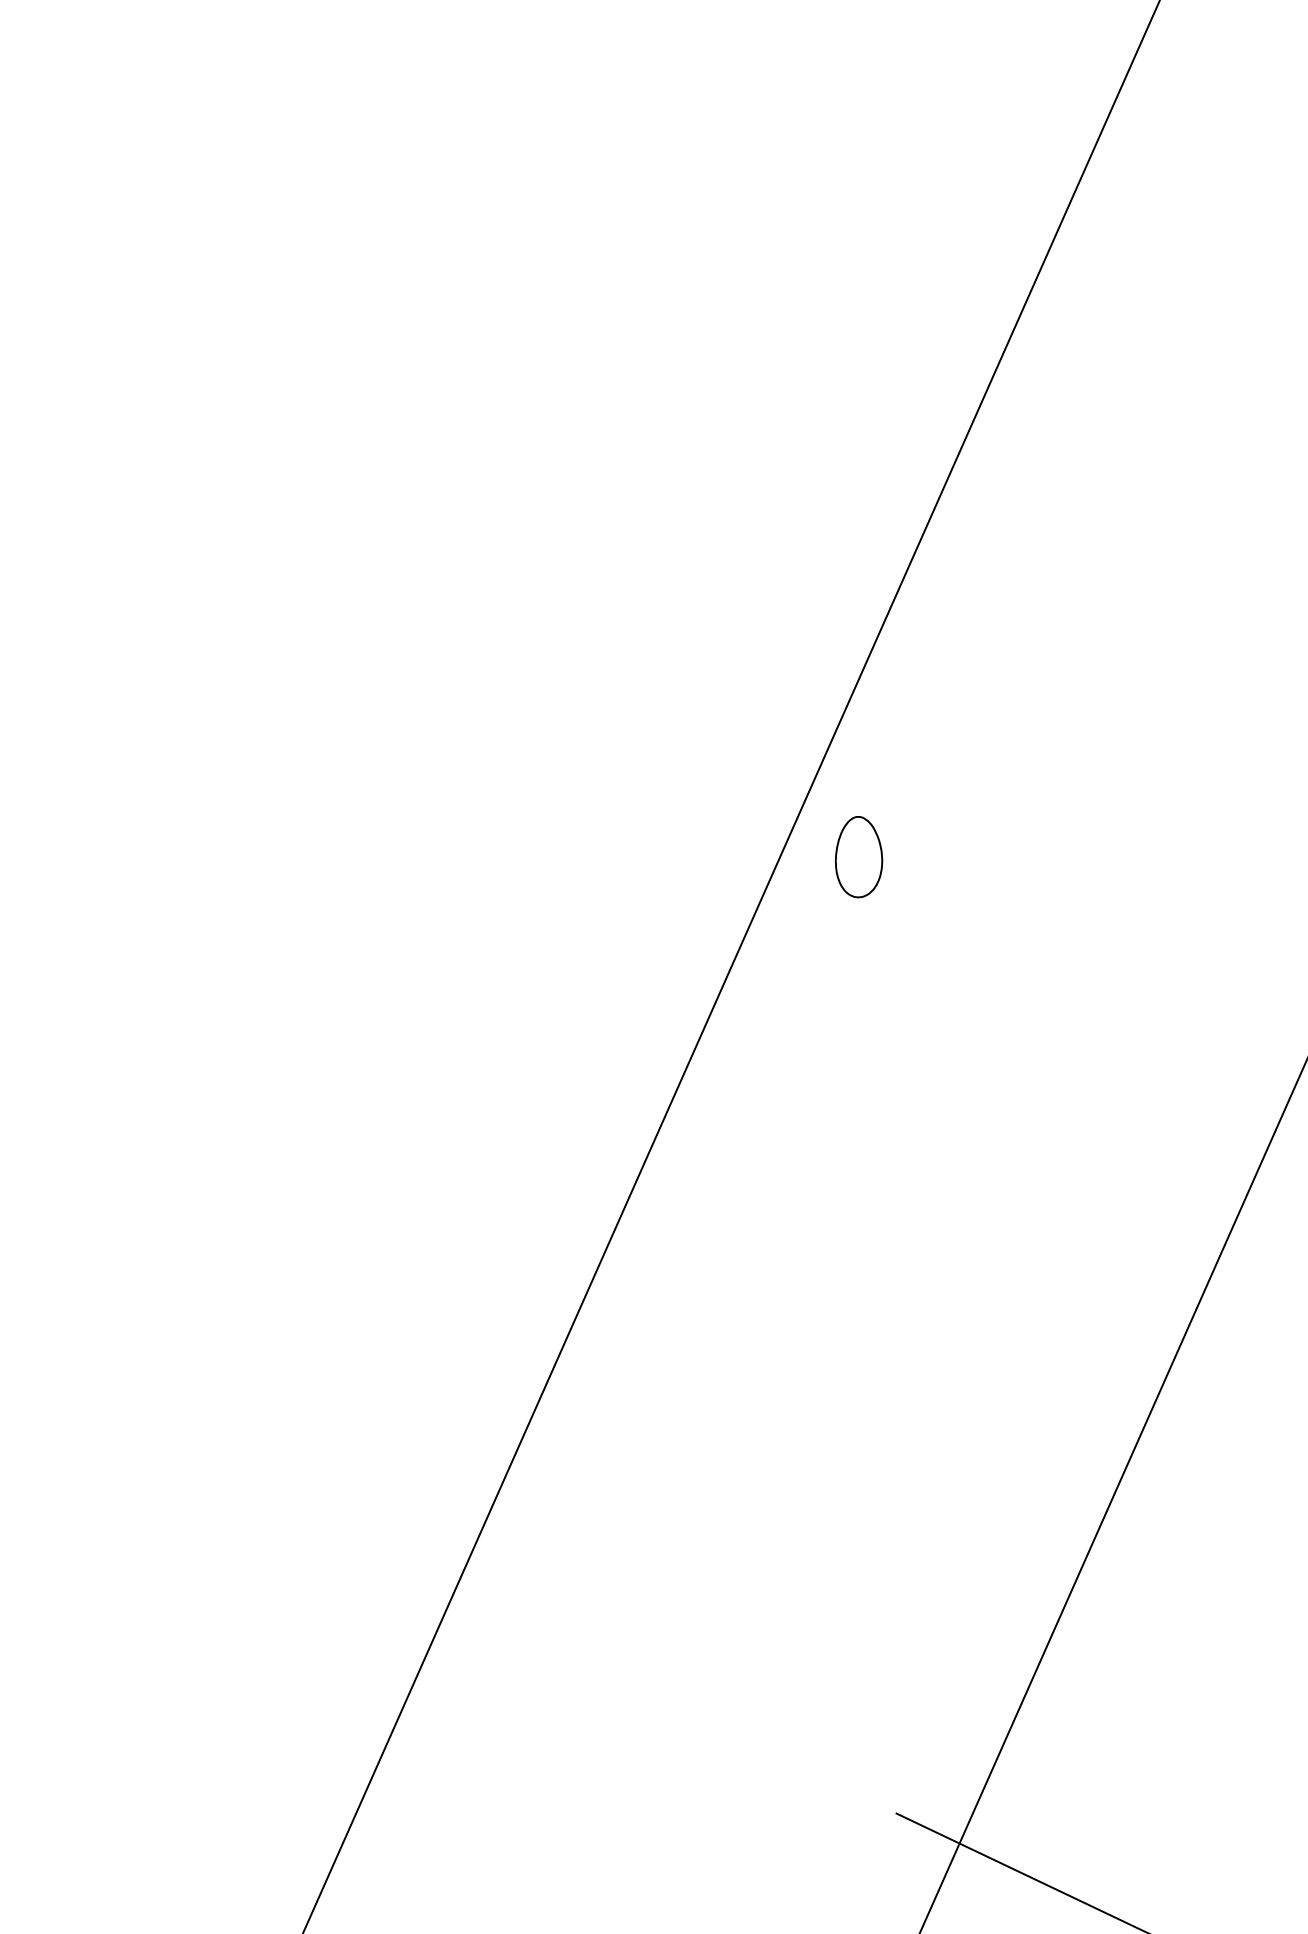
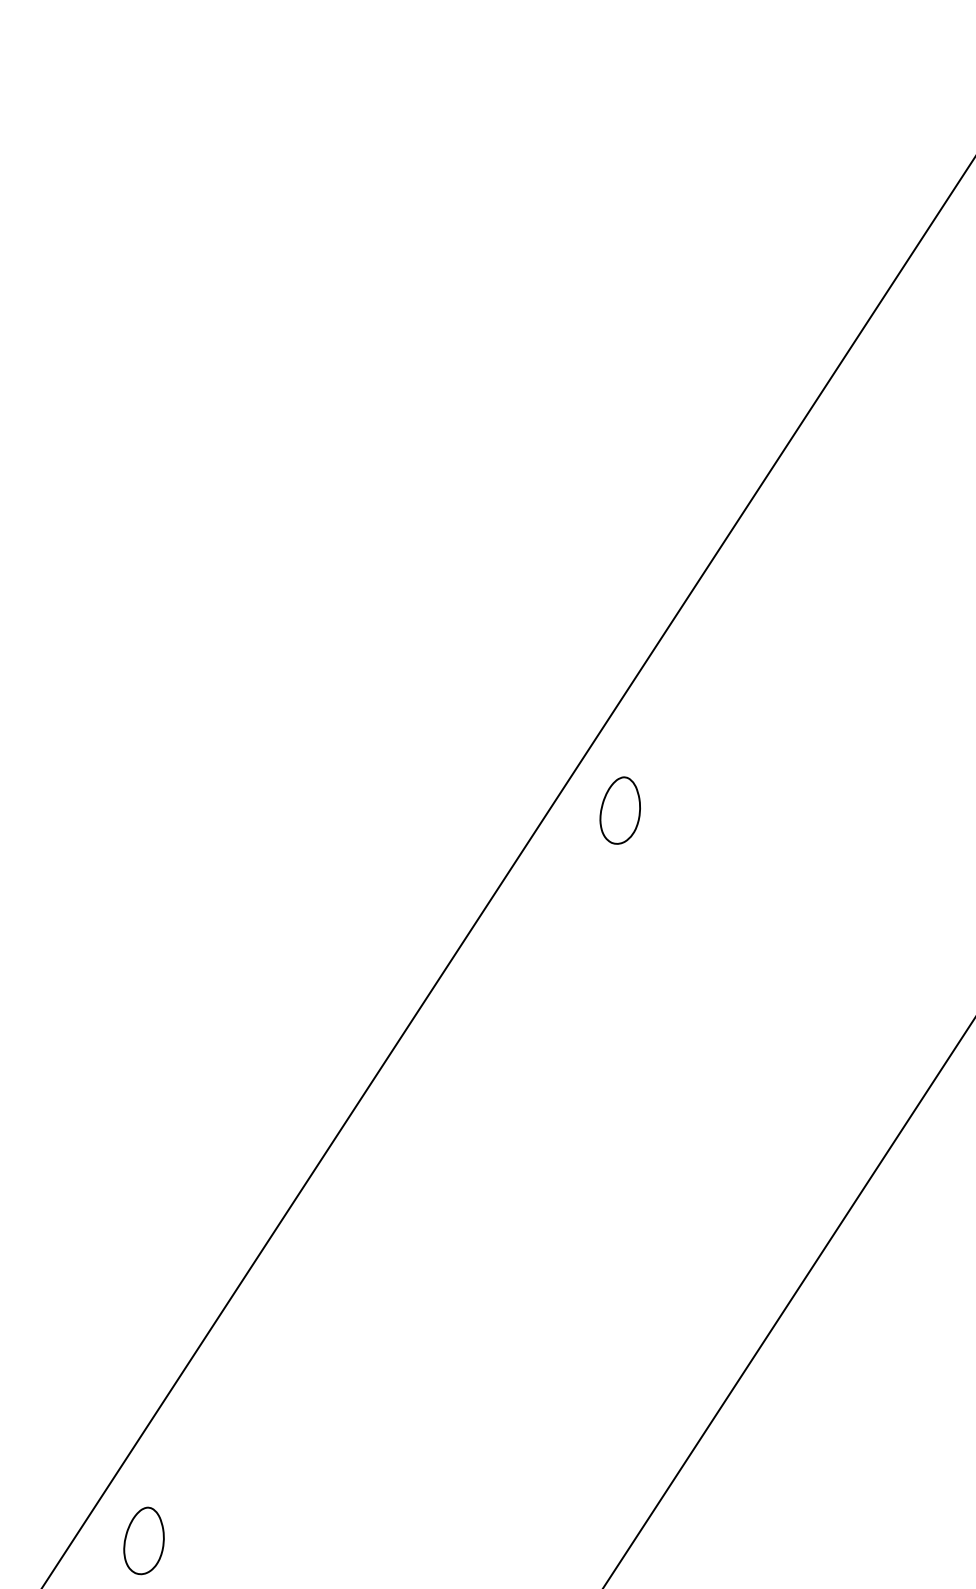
part: (435, 1813) -> (144, 1541), added

